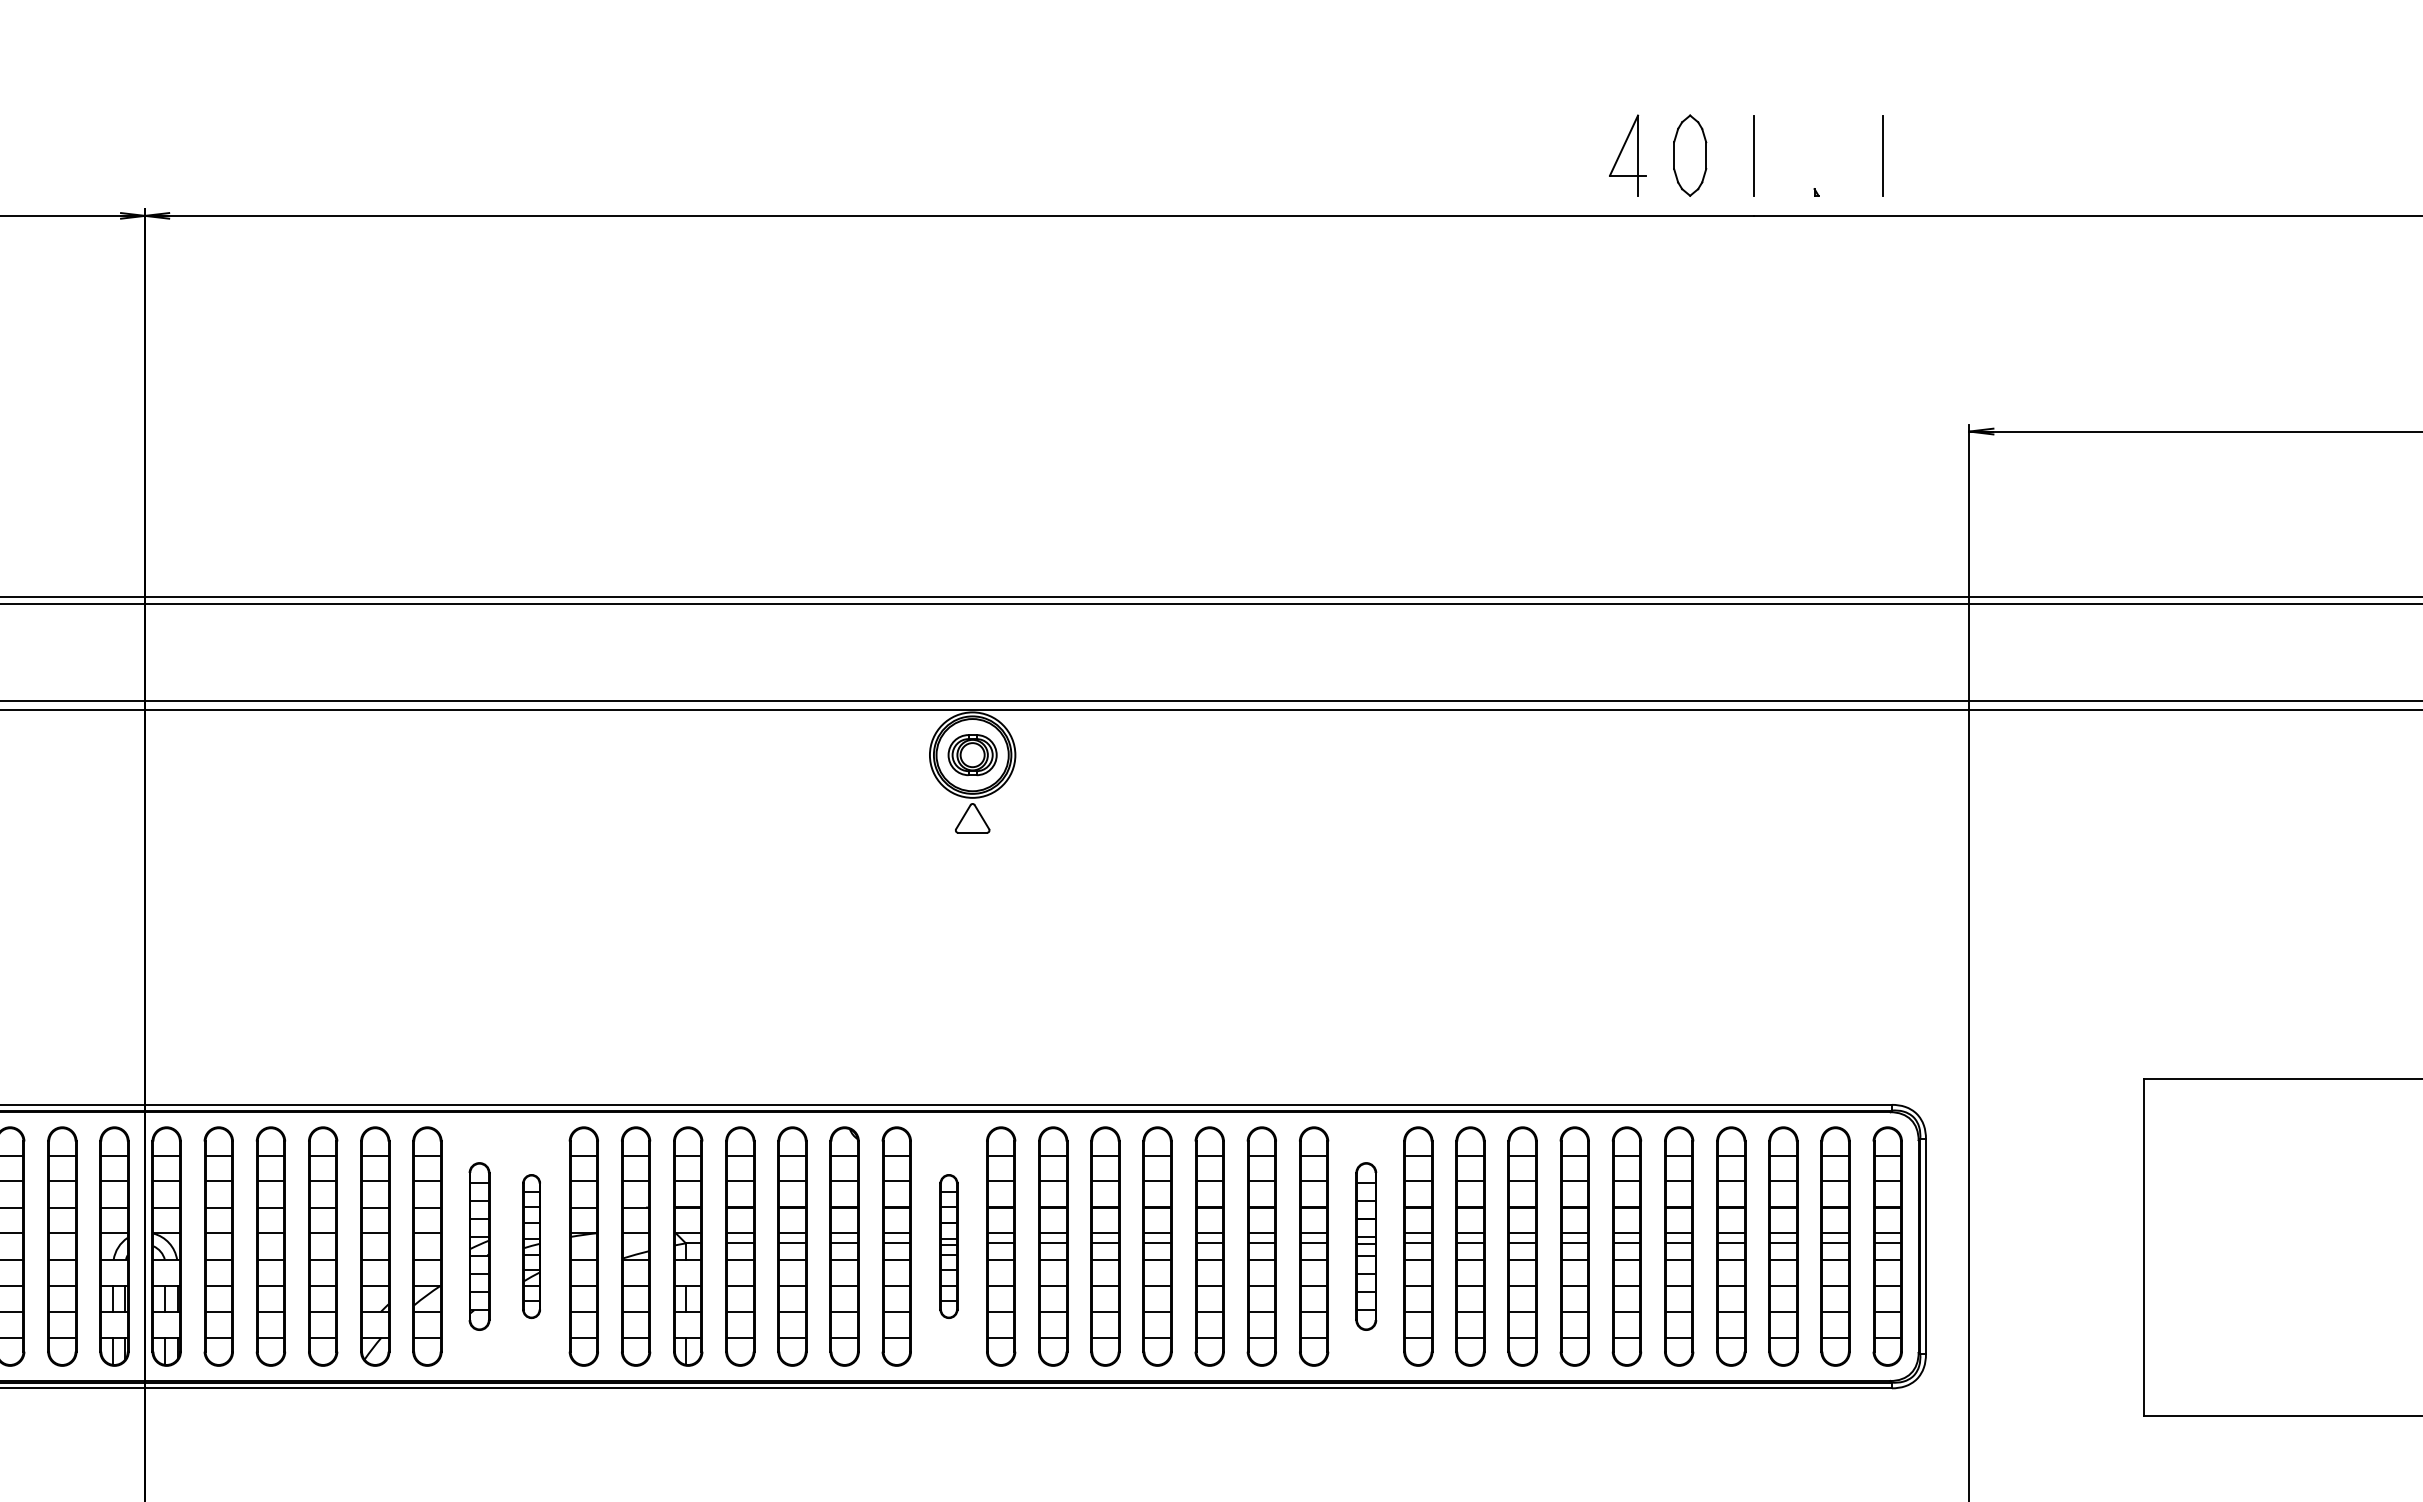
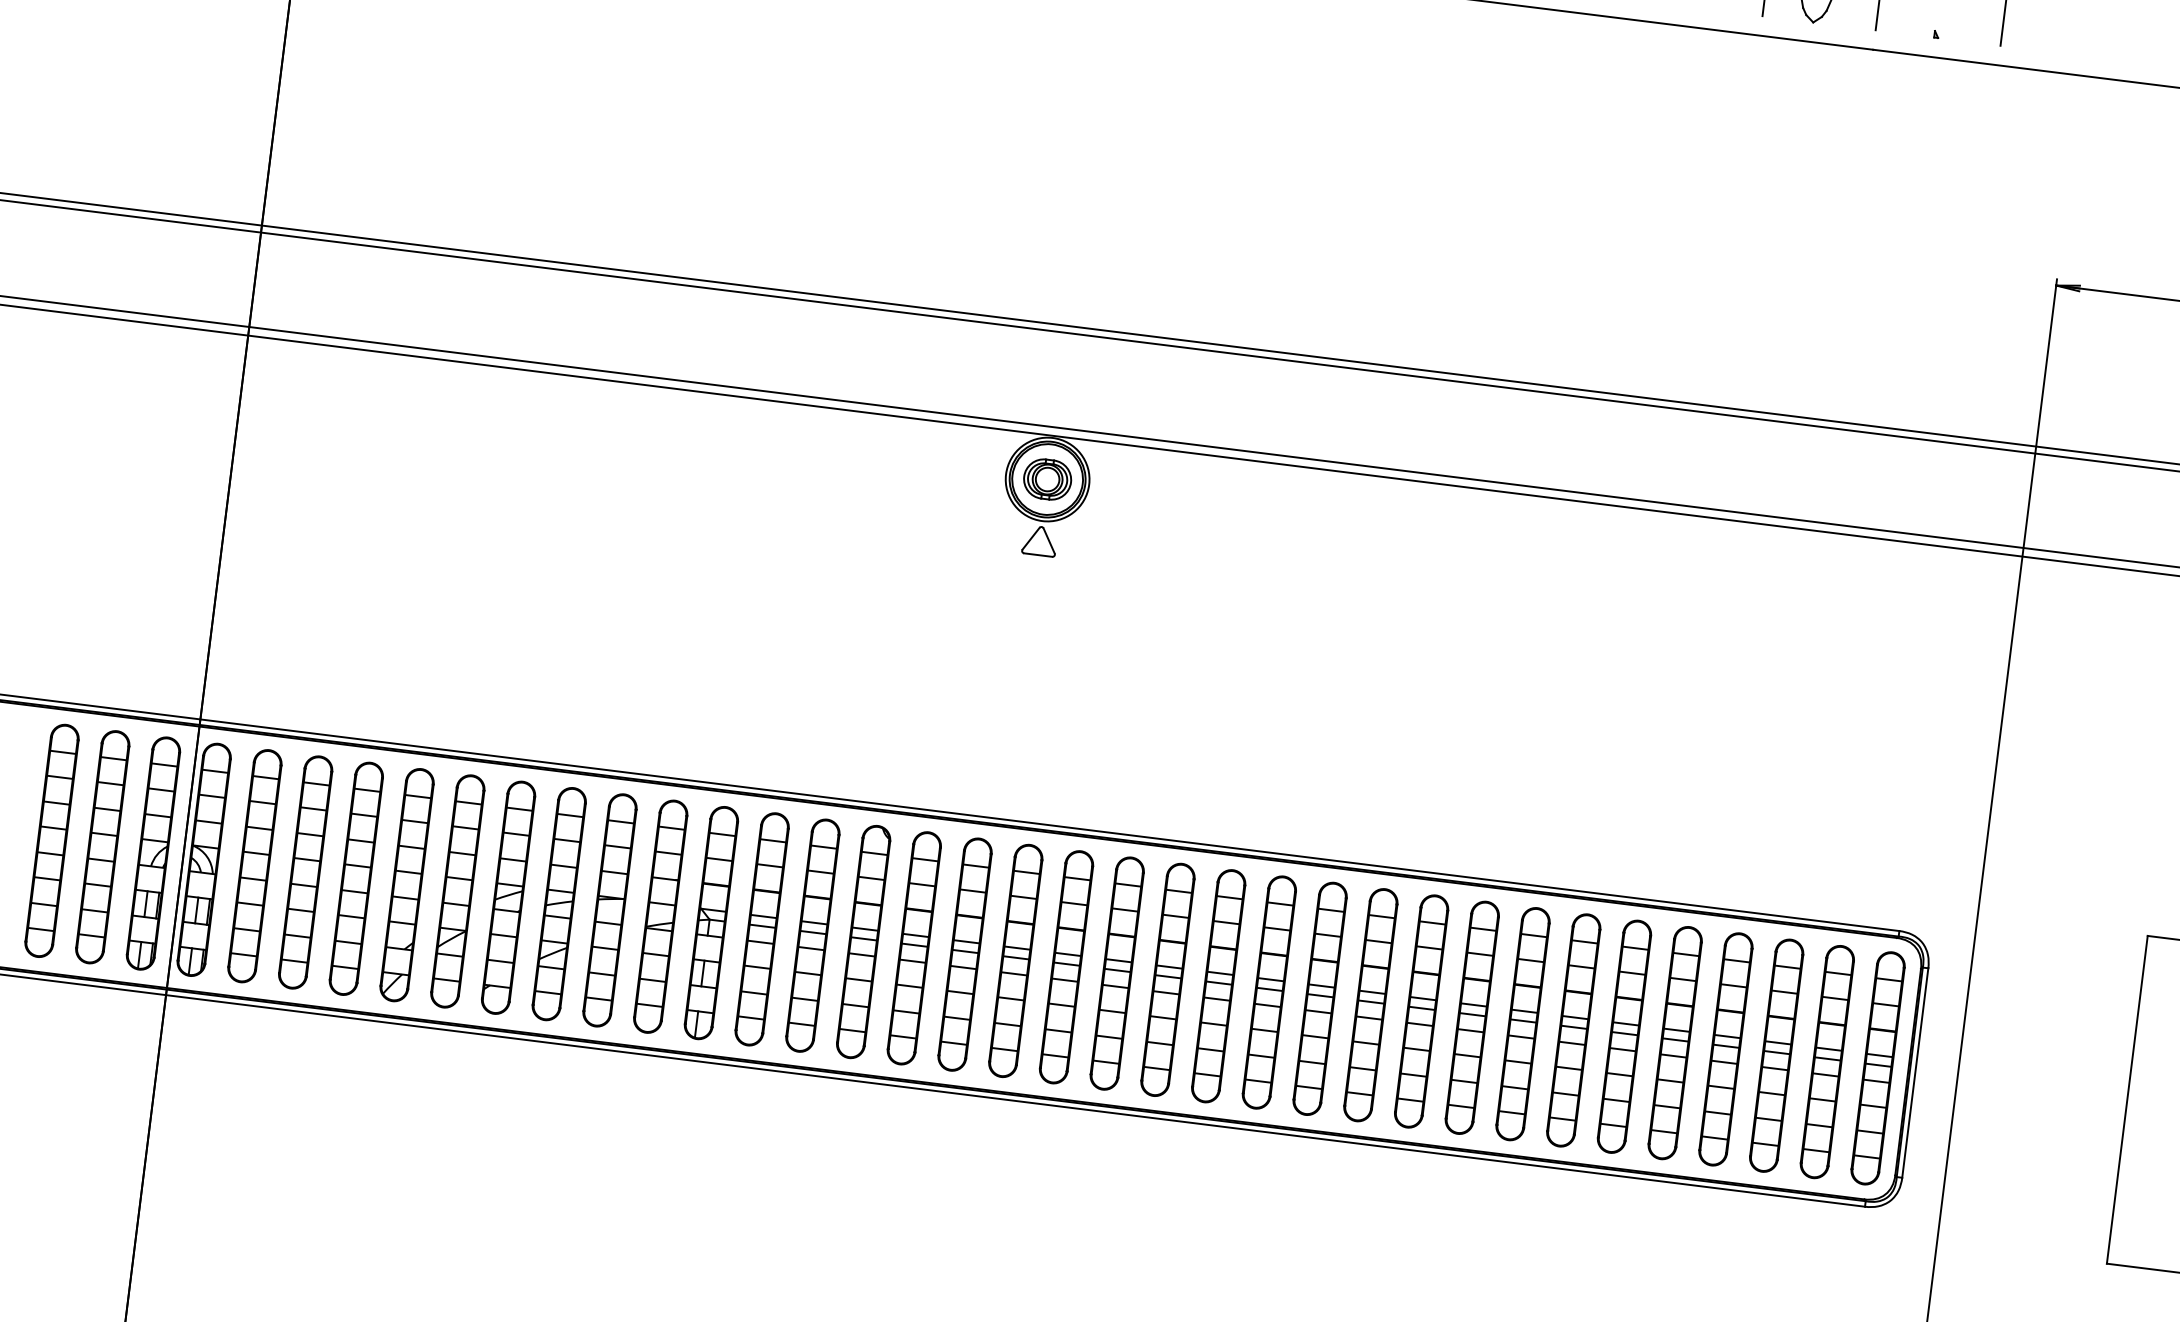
part: (479, 1246) -> (508, 897), size x1.43
part: (531, 1246) -> (559, 903), size x1.67
part: (948, 1246) -> (964, 954), size x1.67
part: (1366, 1246) -> (1371, 1005), size x1.43

